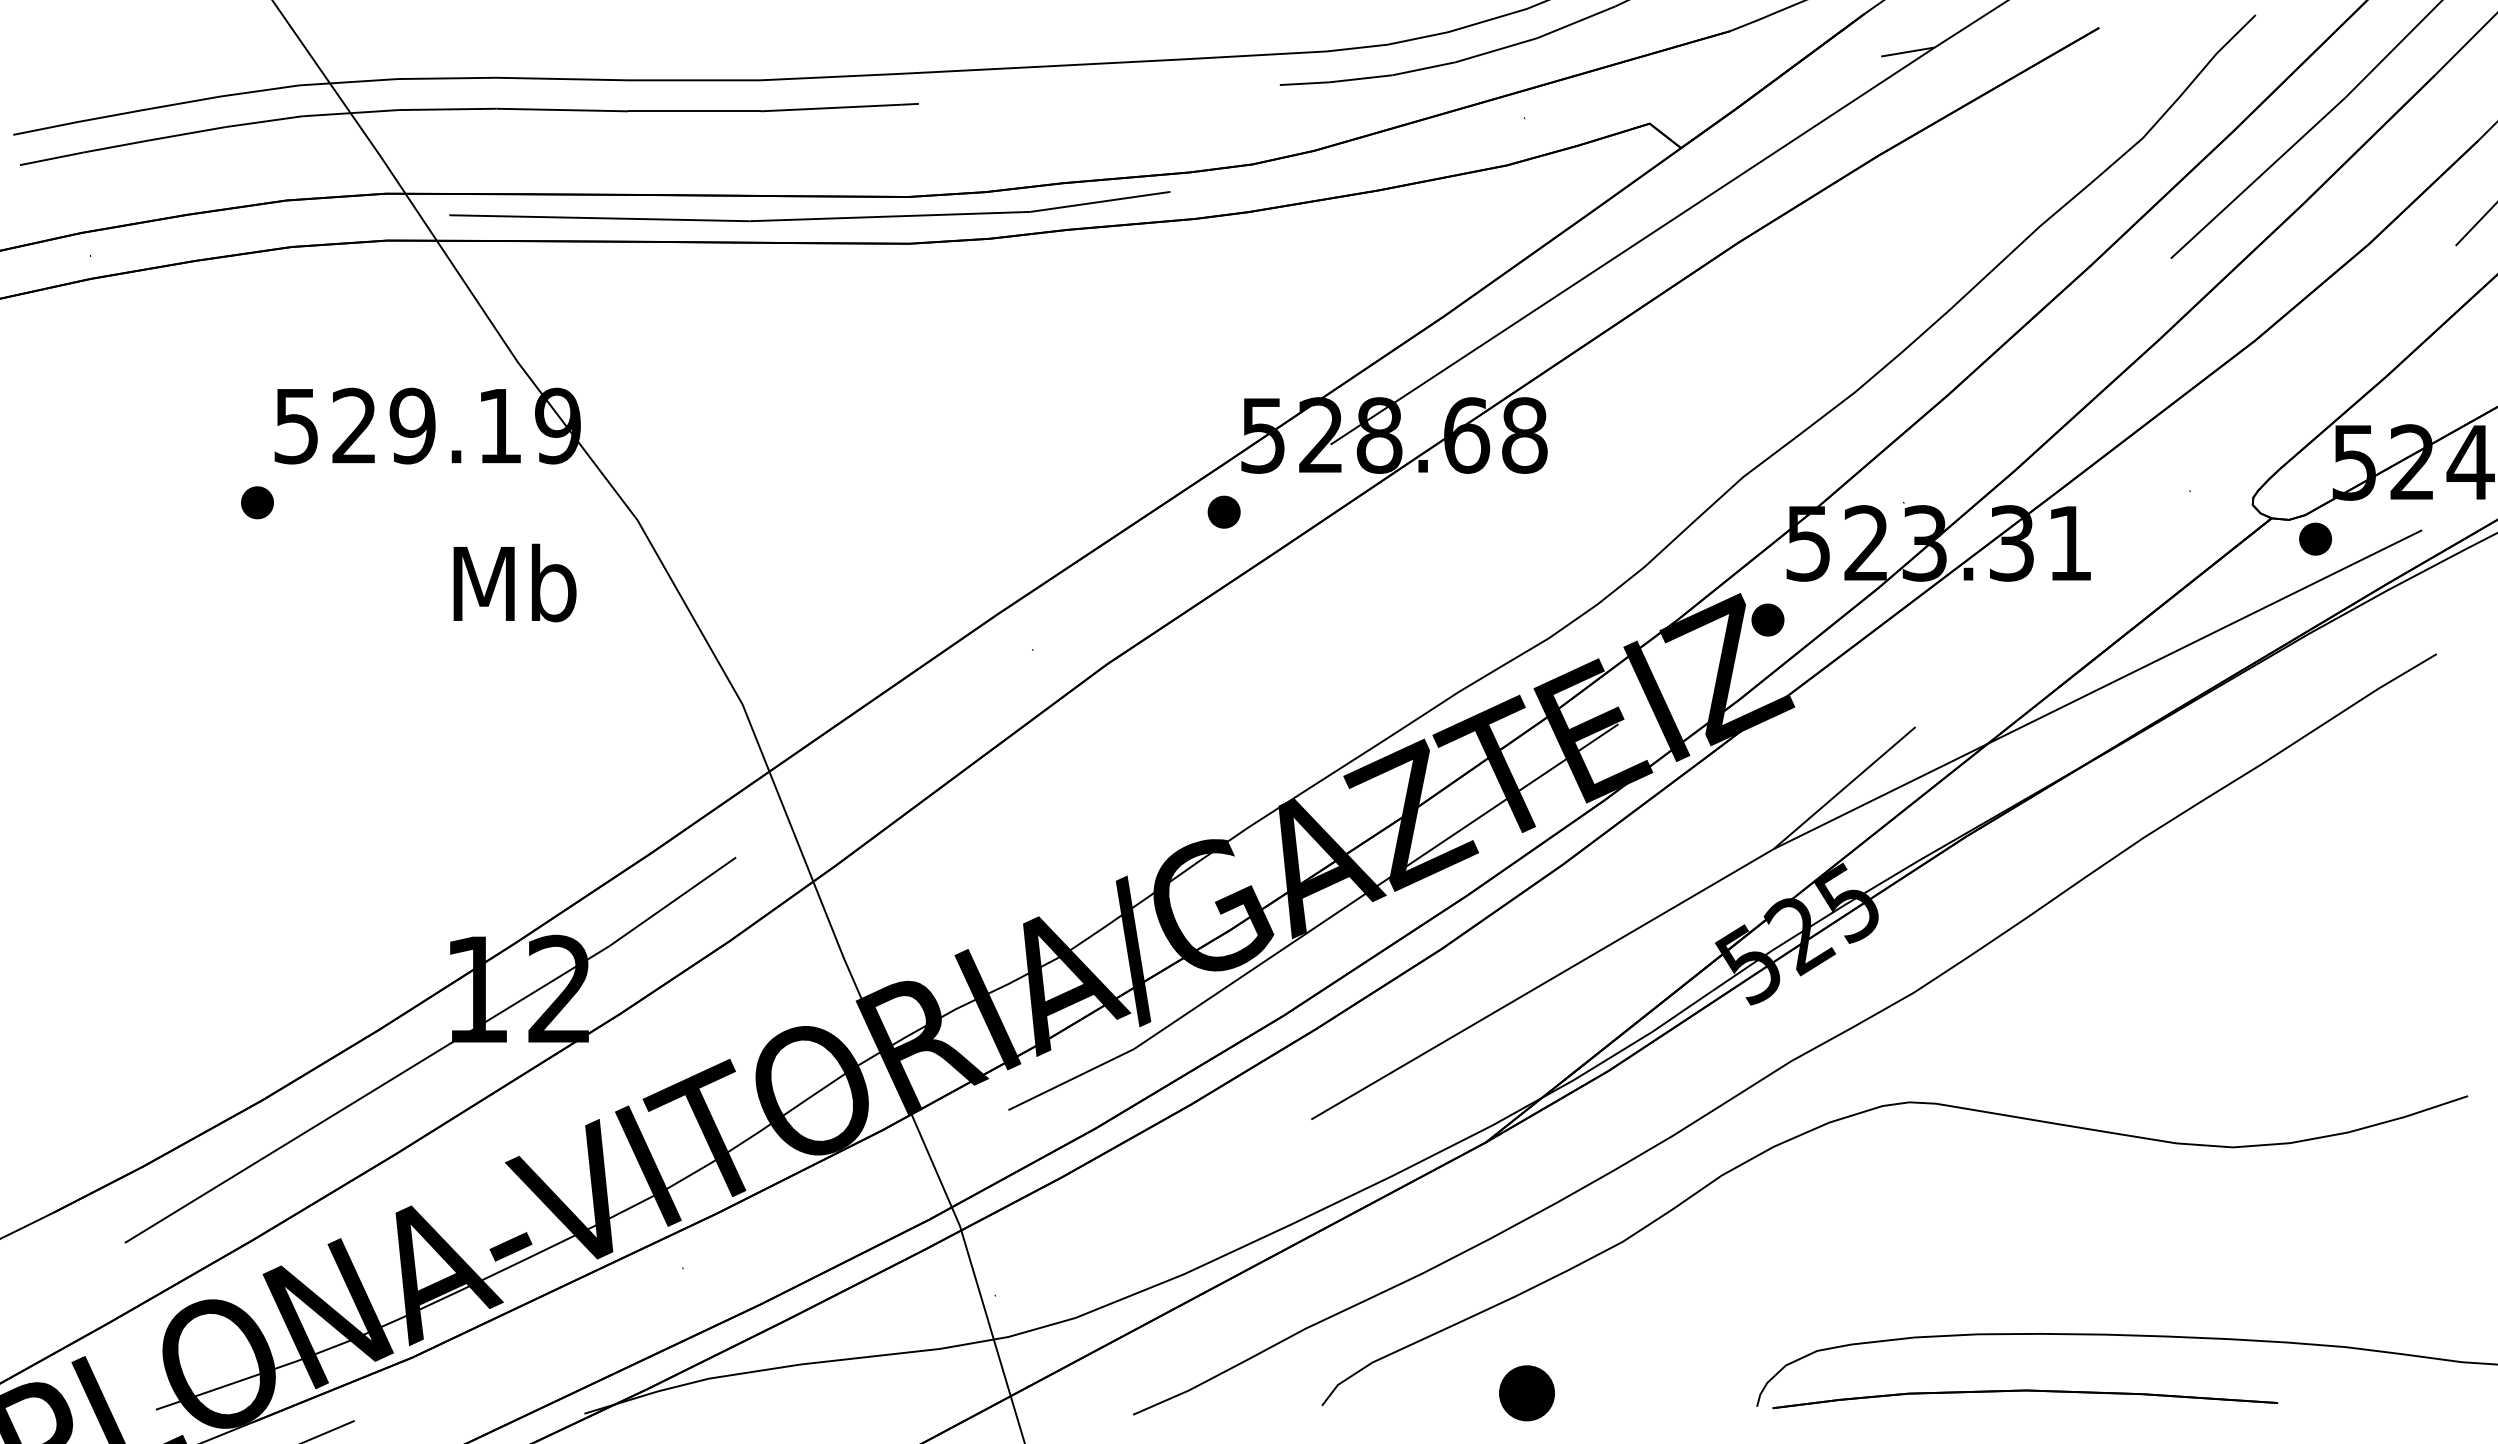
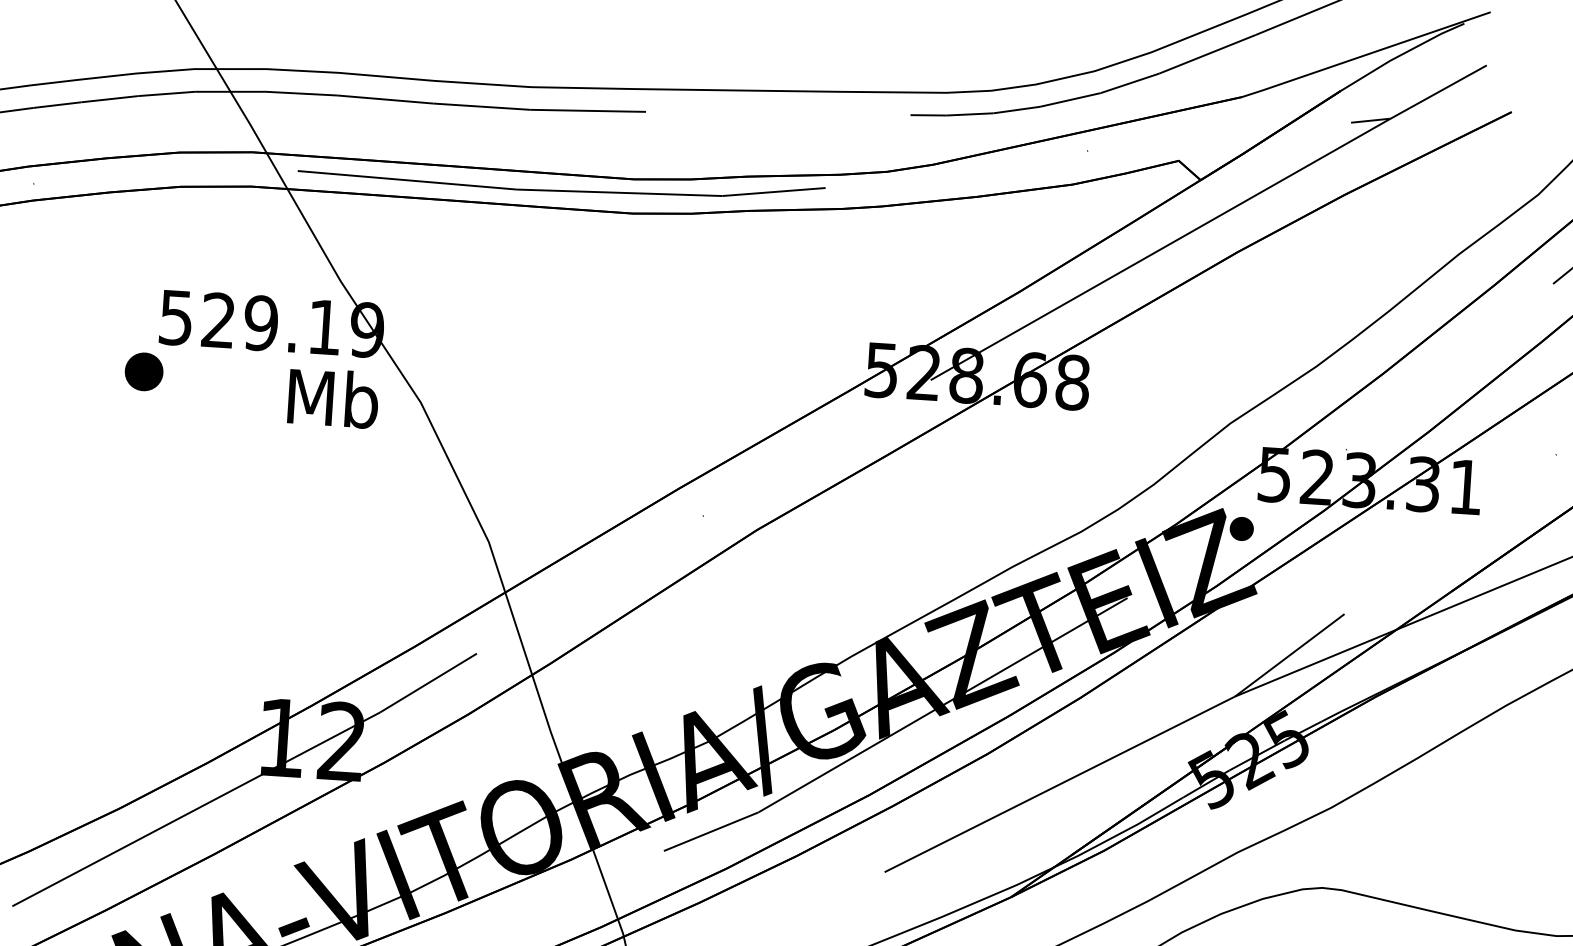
part: (257, 502) -> (144, 371), size x1.6
part: (1223, 511) -> (849, 423), removed
text: (514, 582) -> (333, 397), moved

